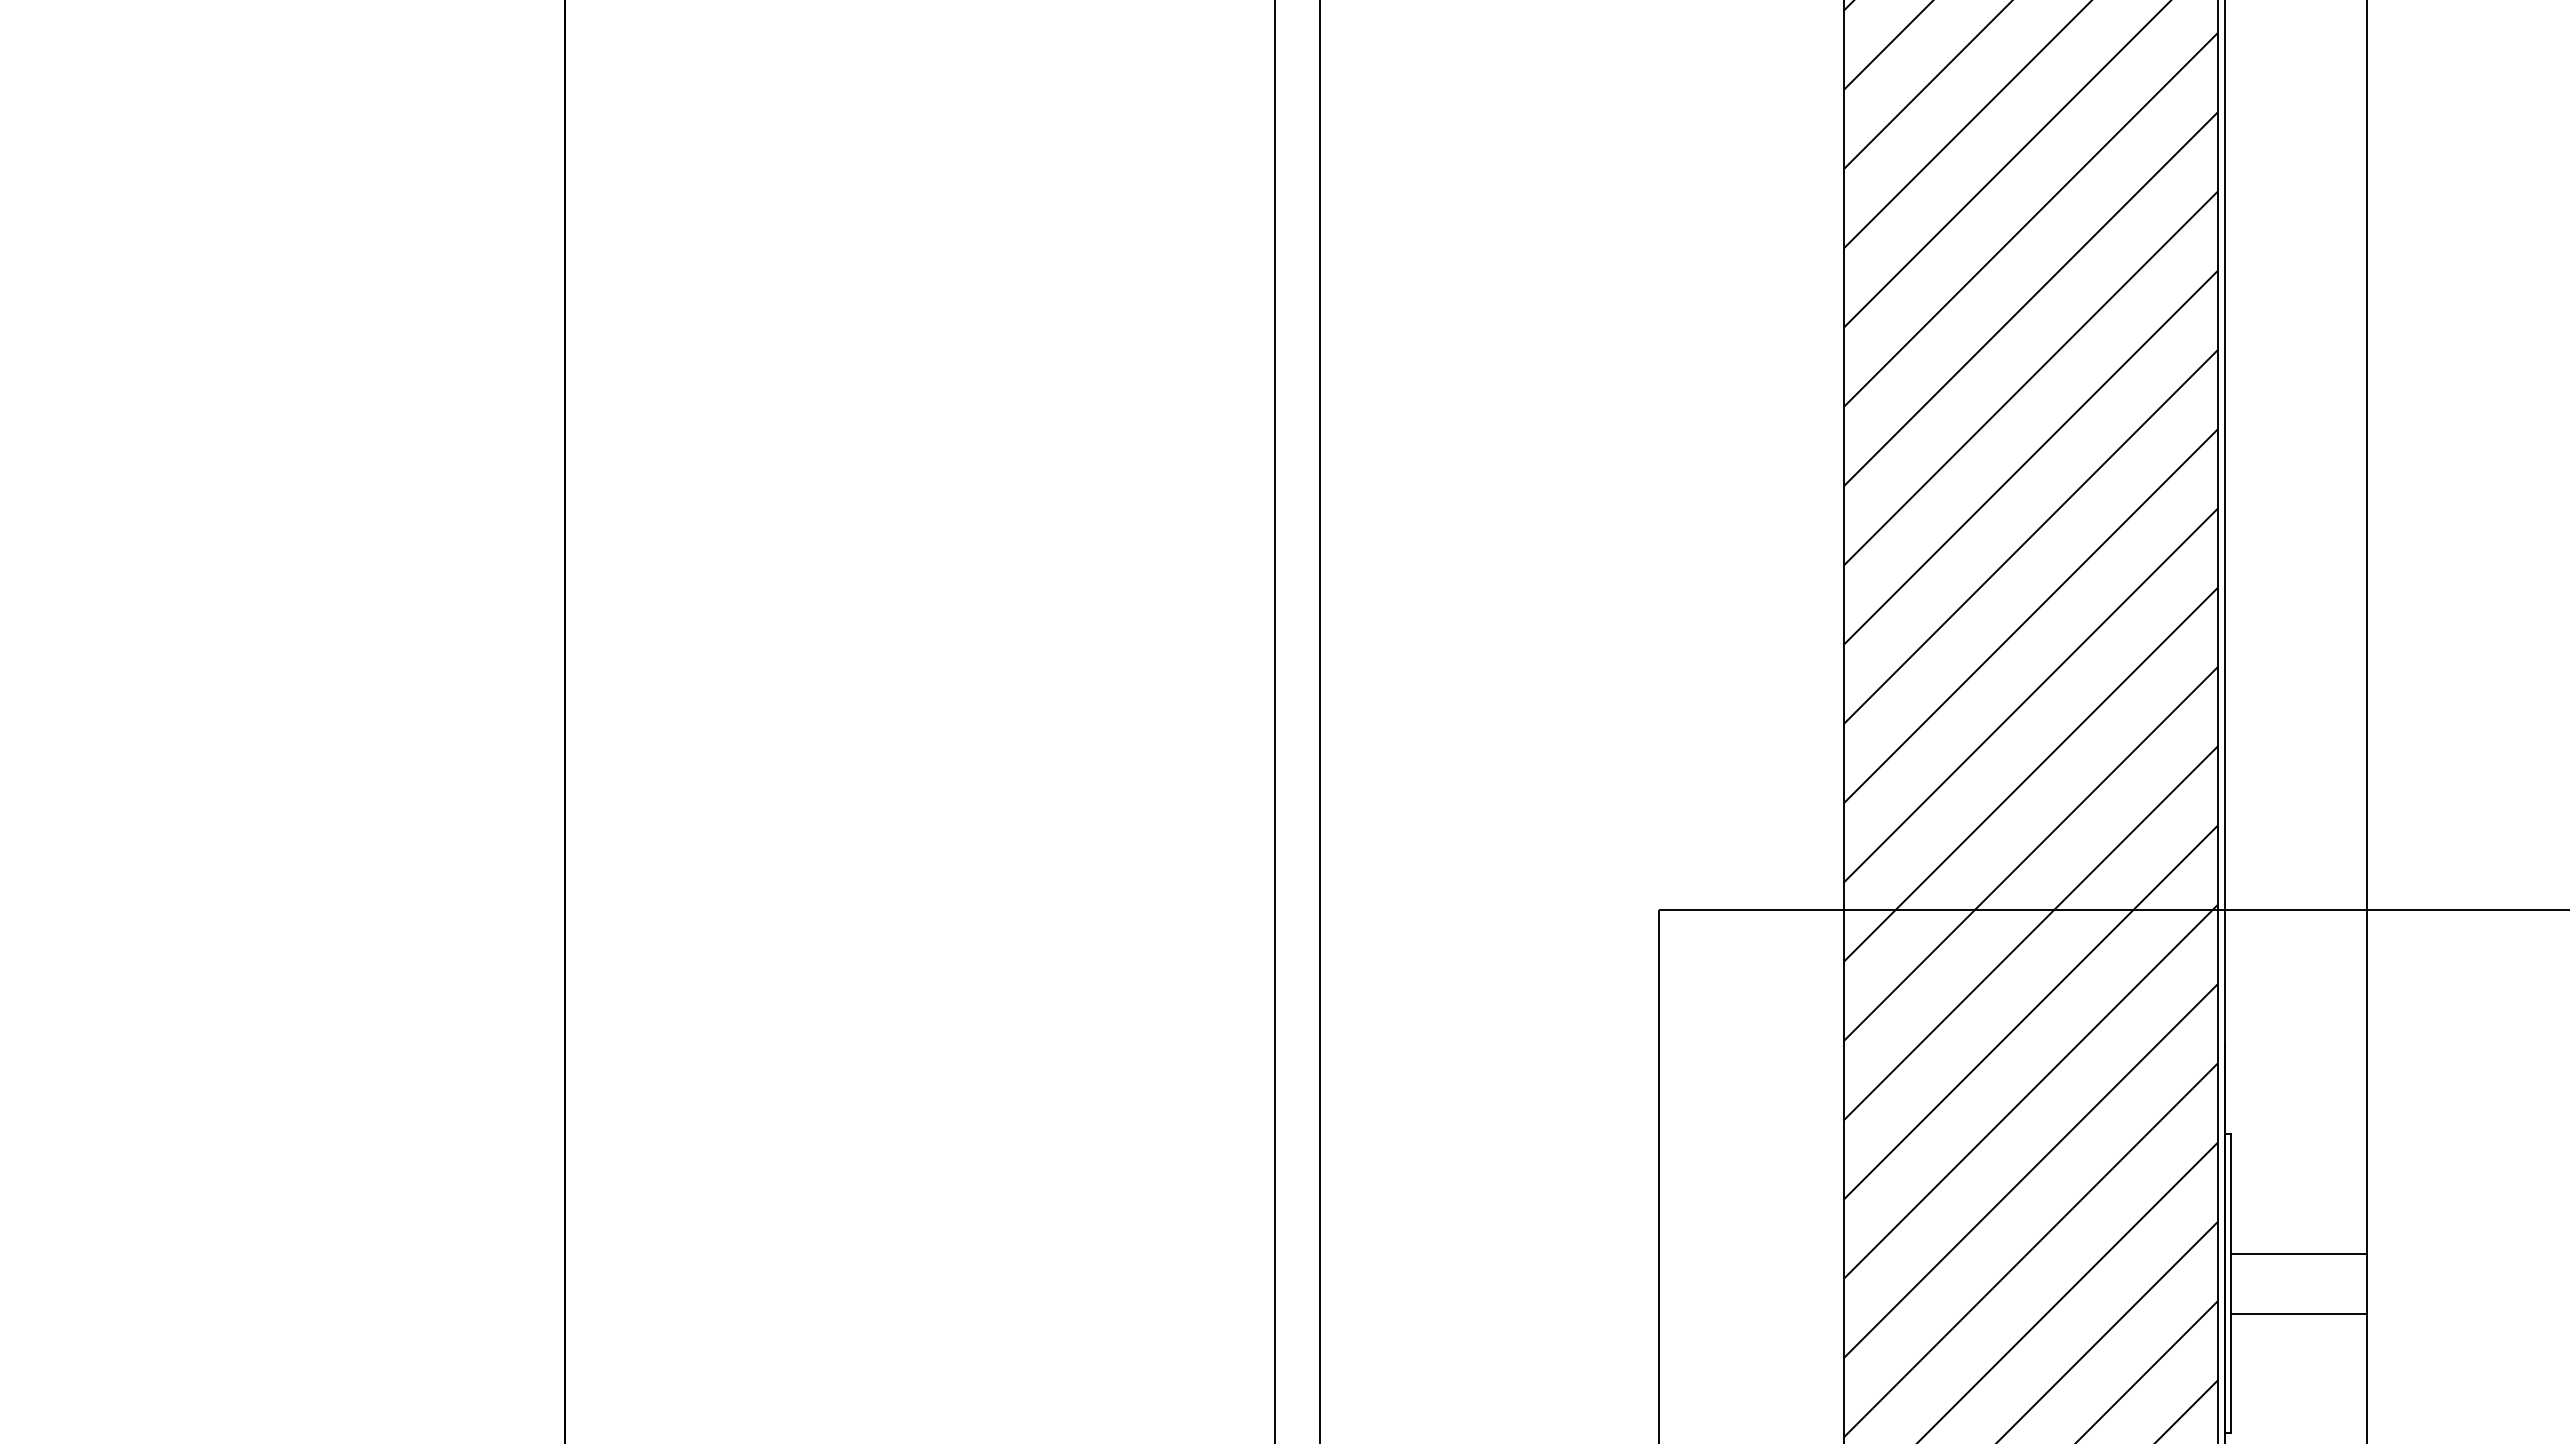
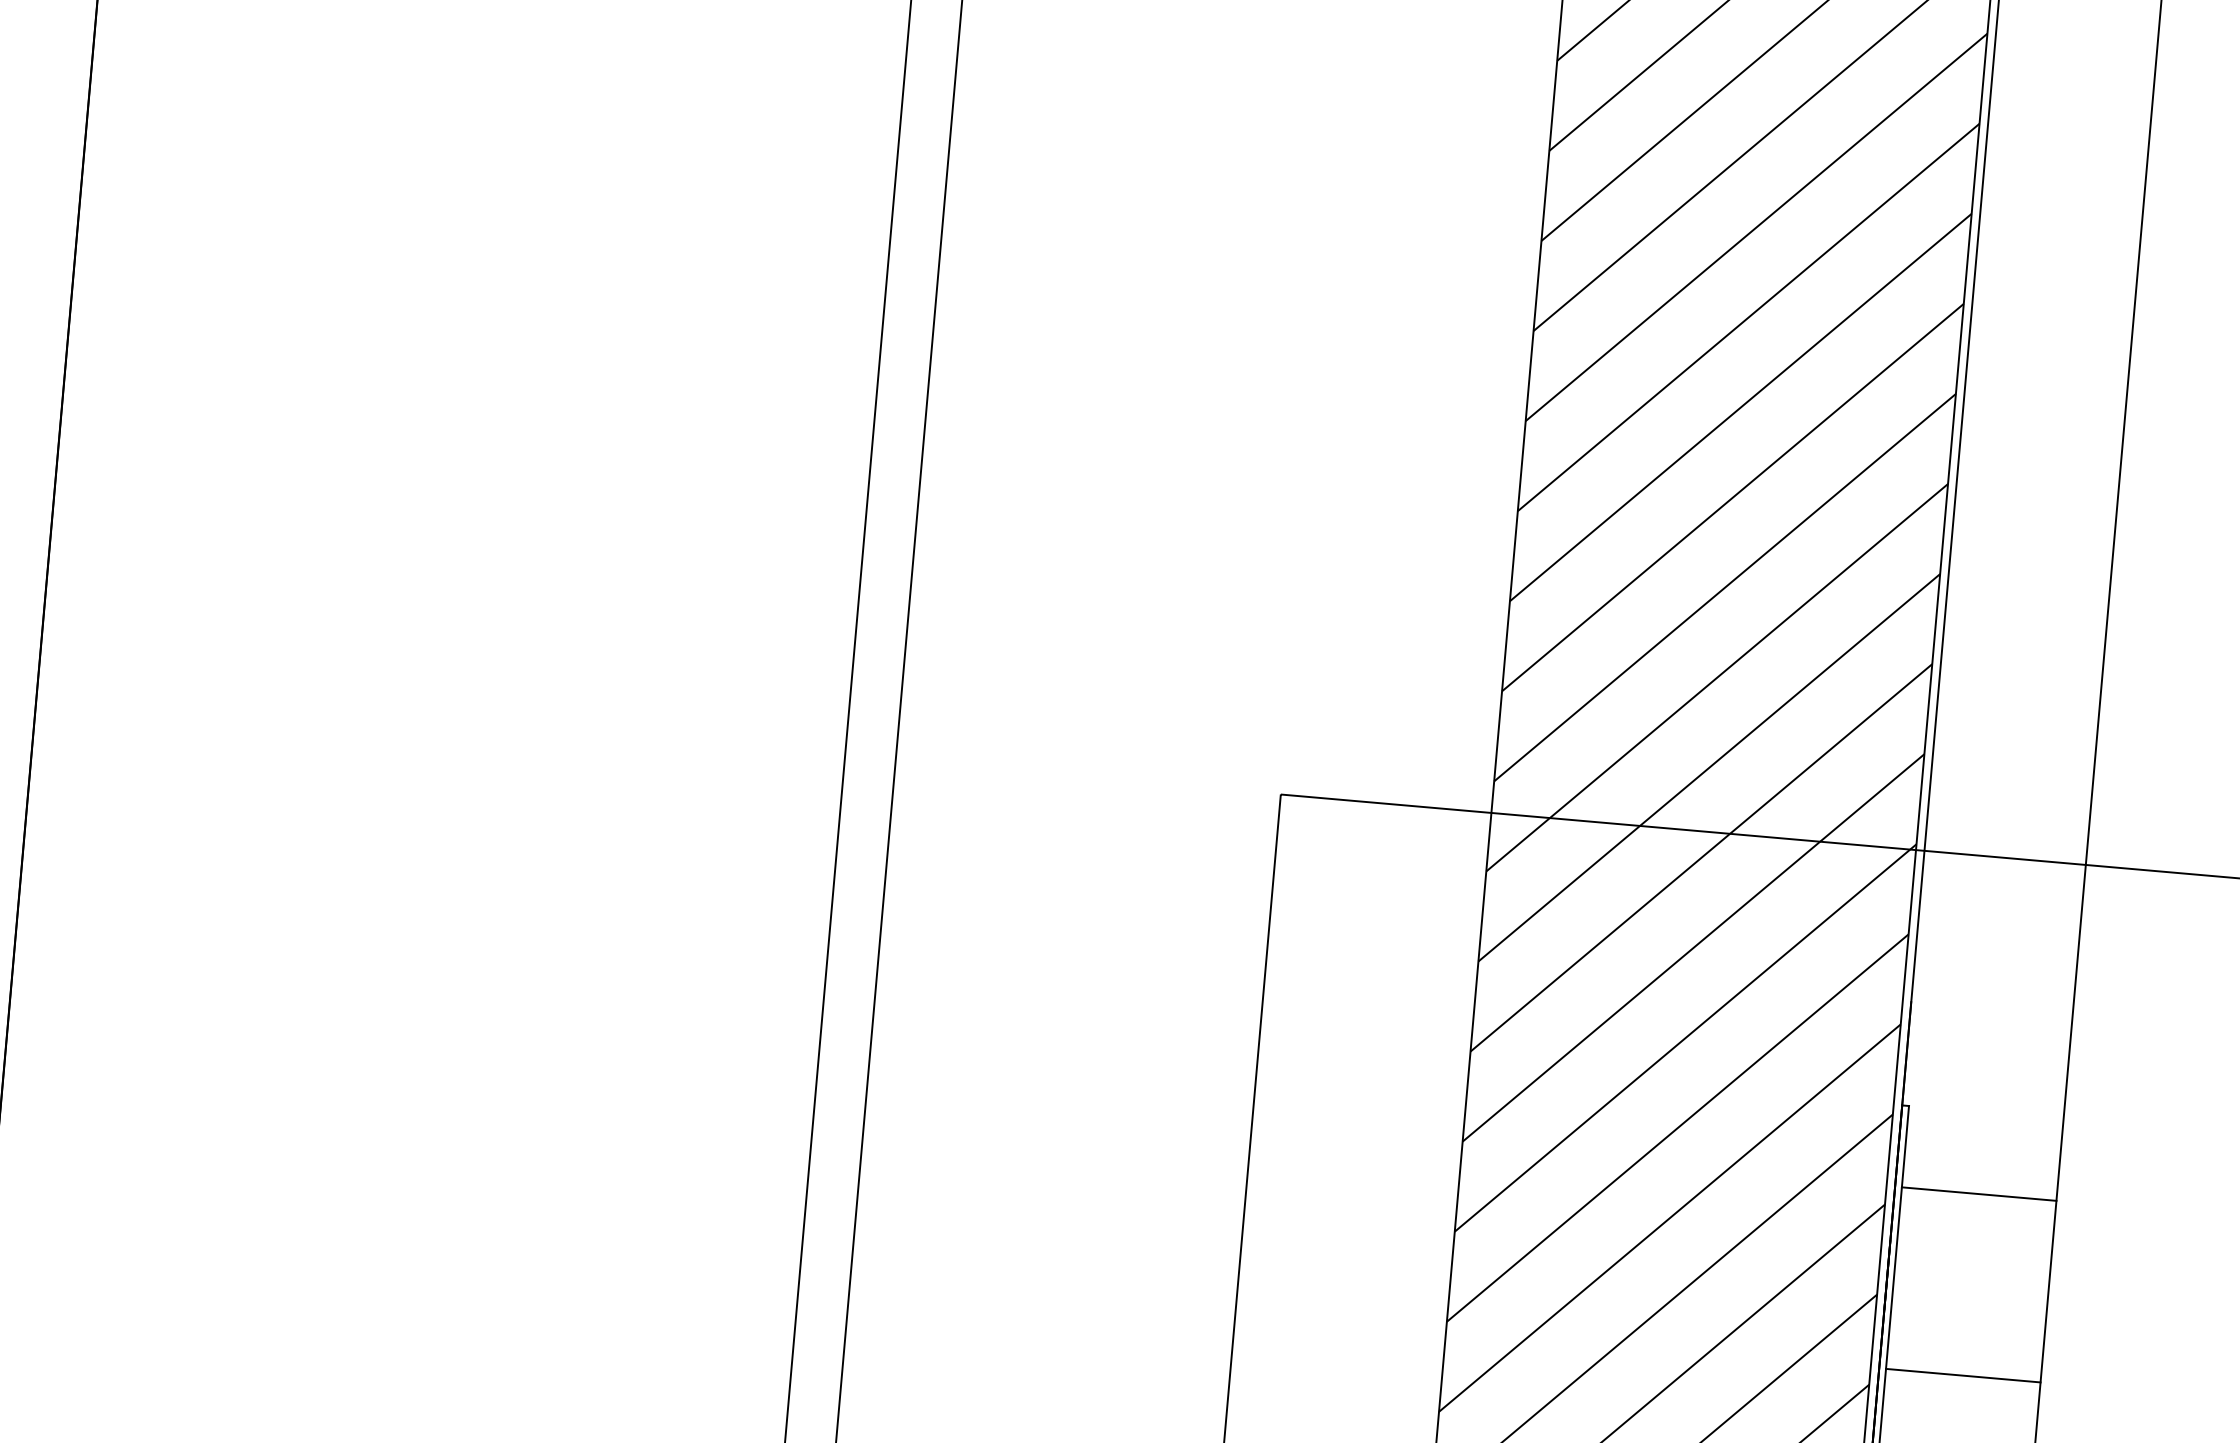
line: (2299, 1253) -> (1979, 1193), moved
line: (2299, 1313) -> (1963, 1375), moved

